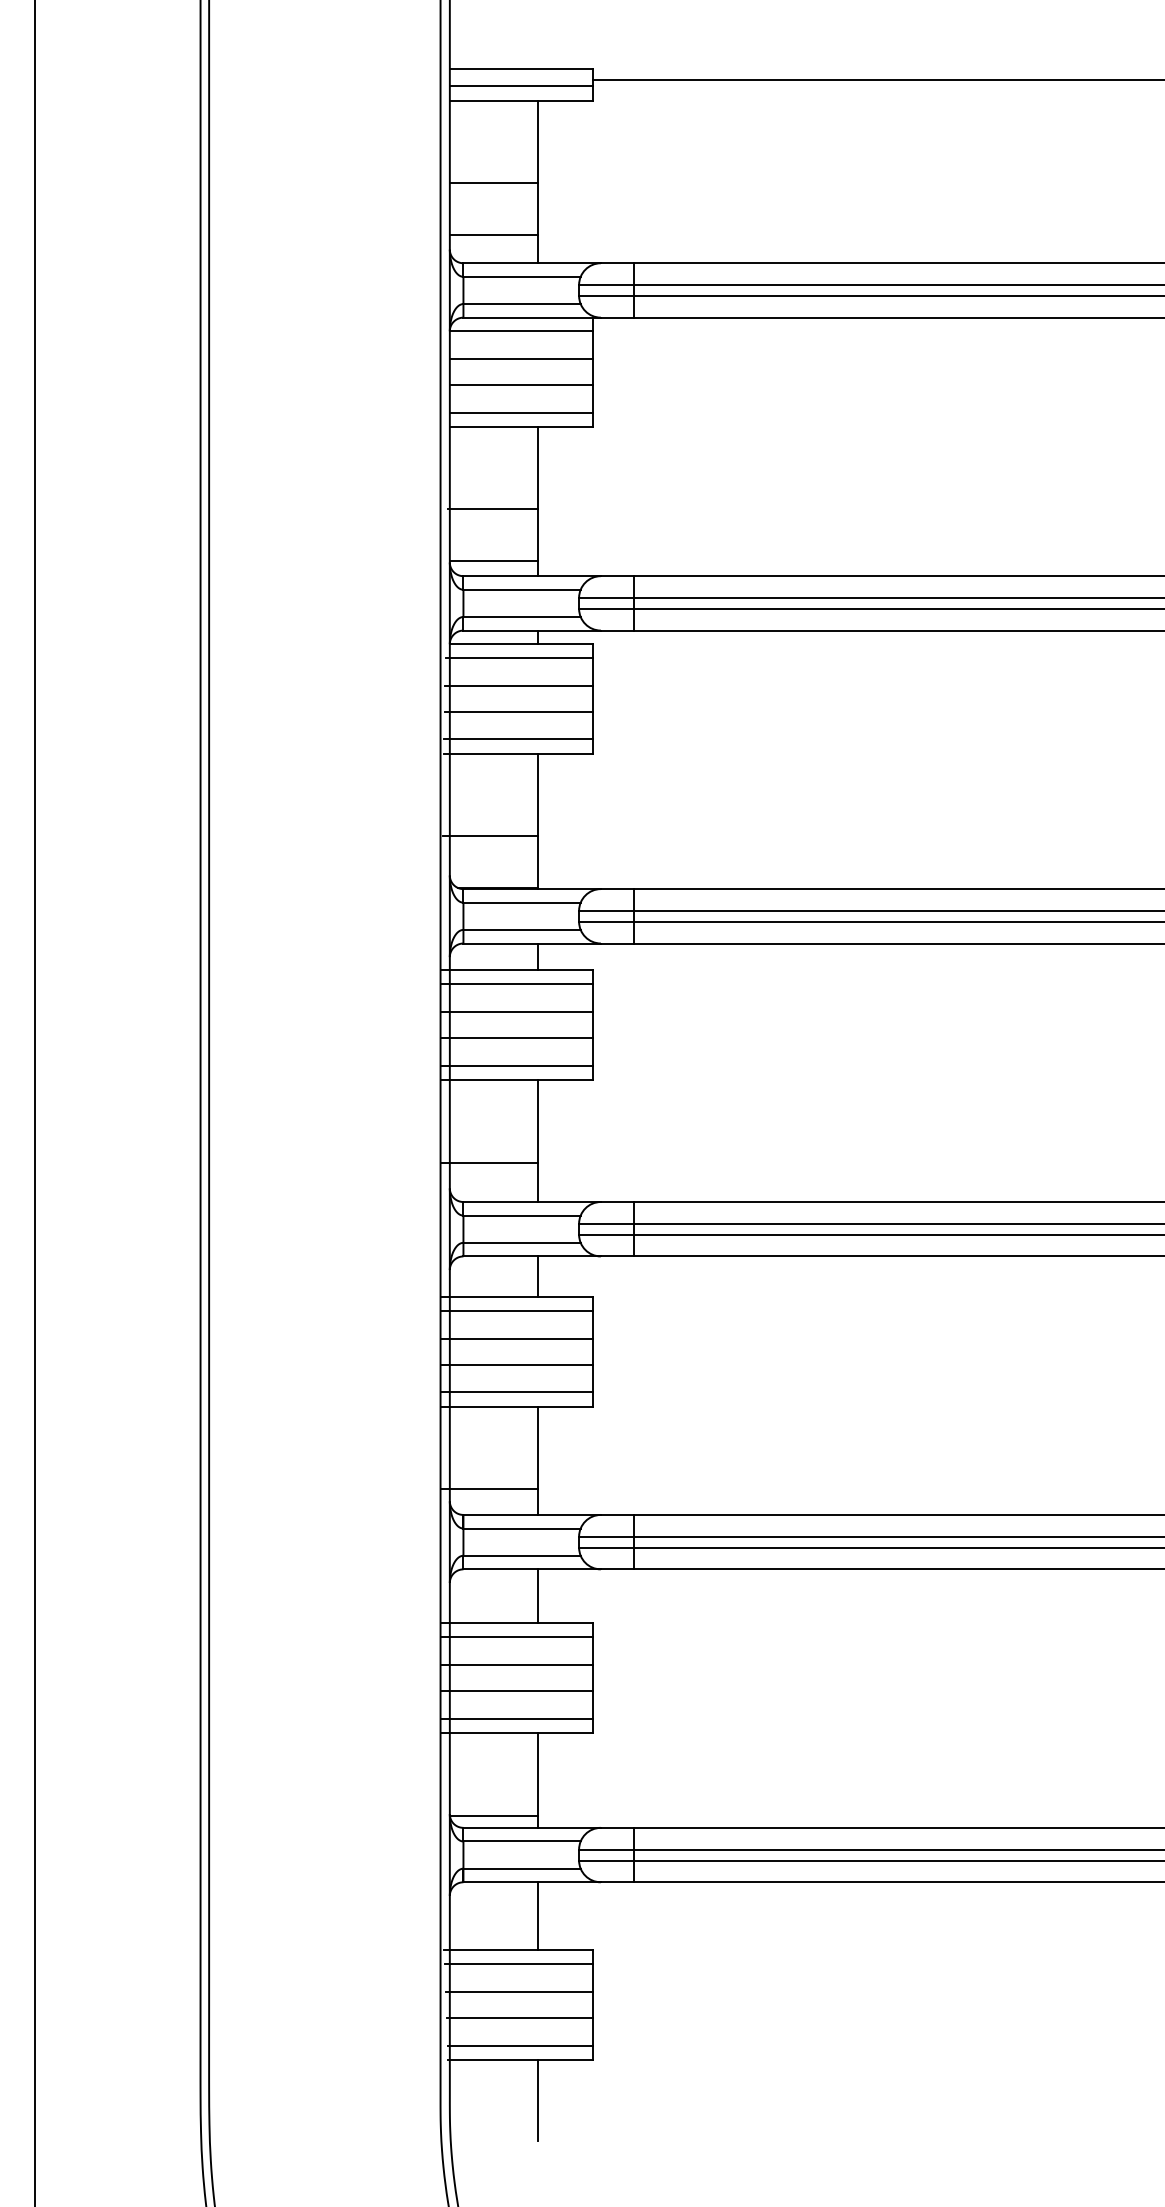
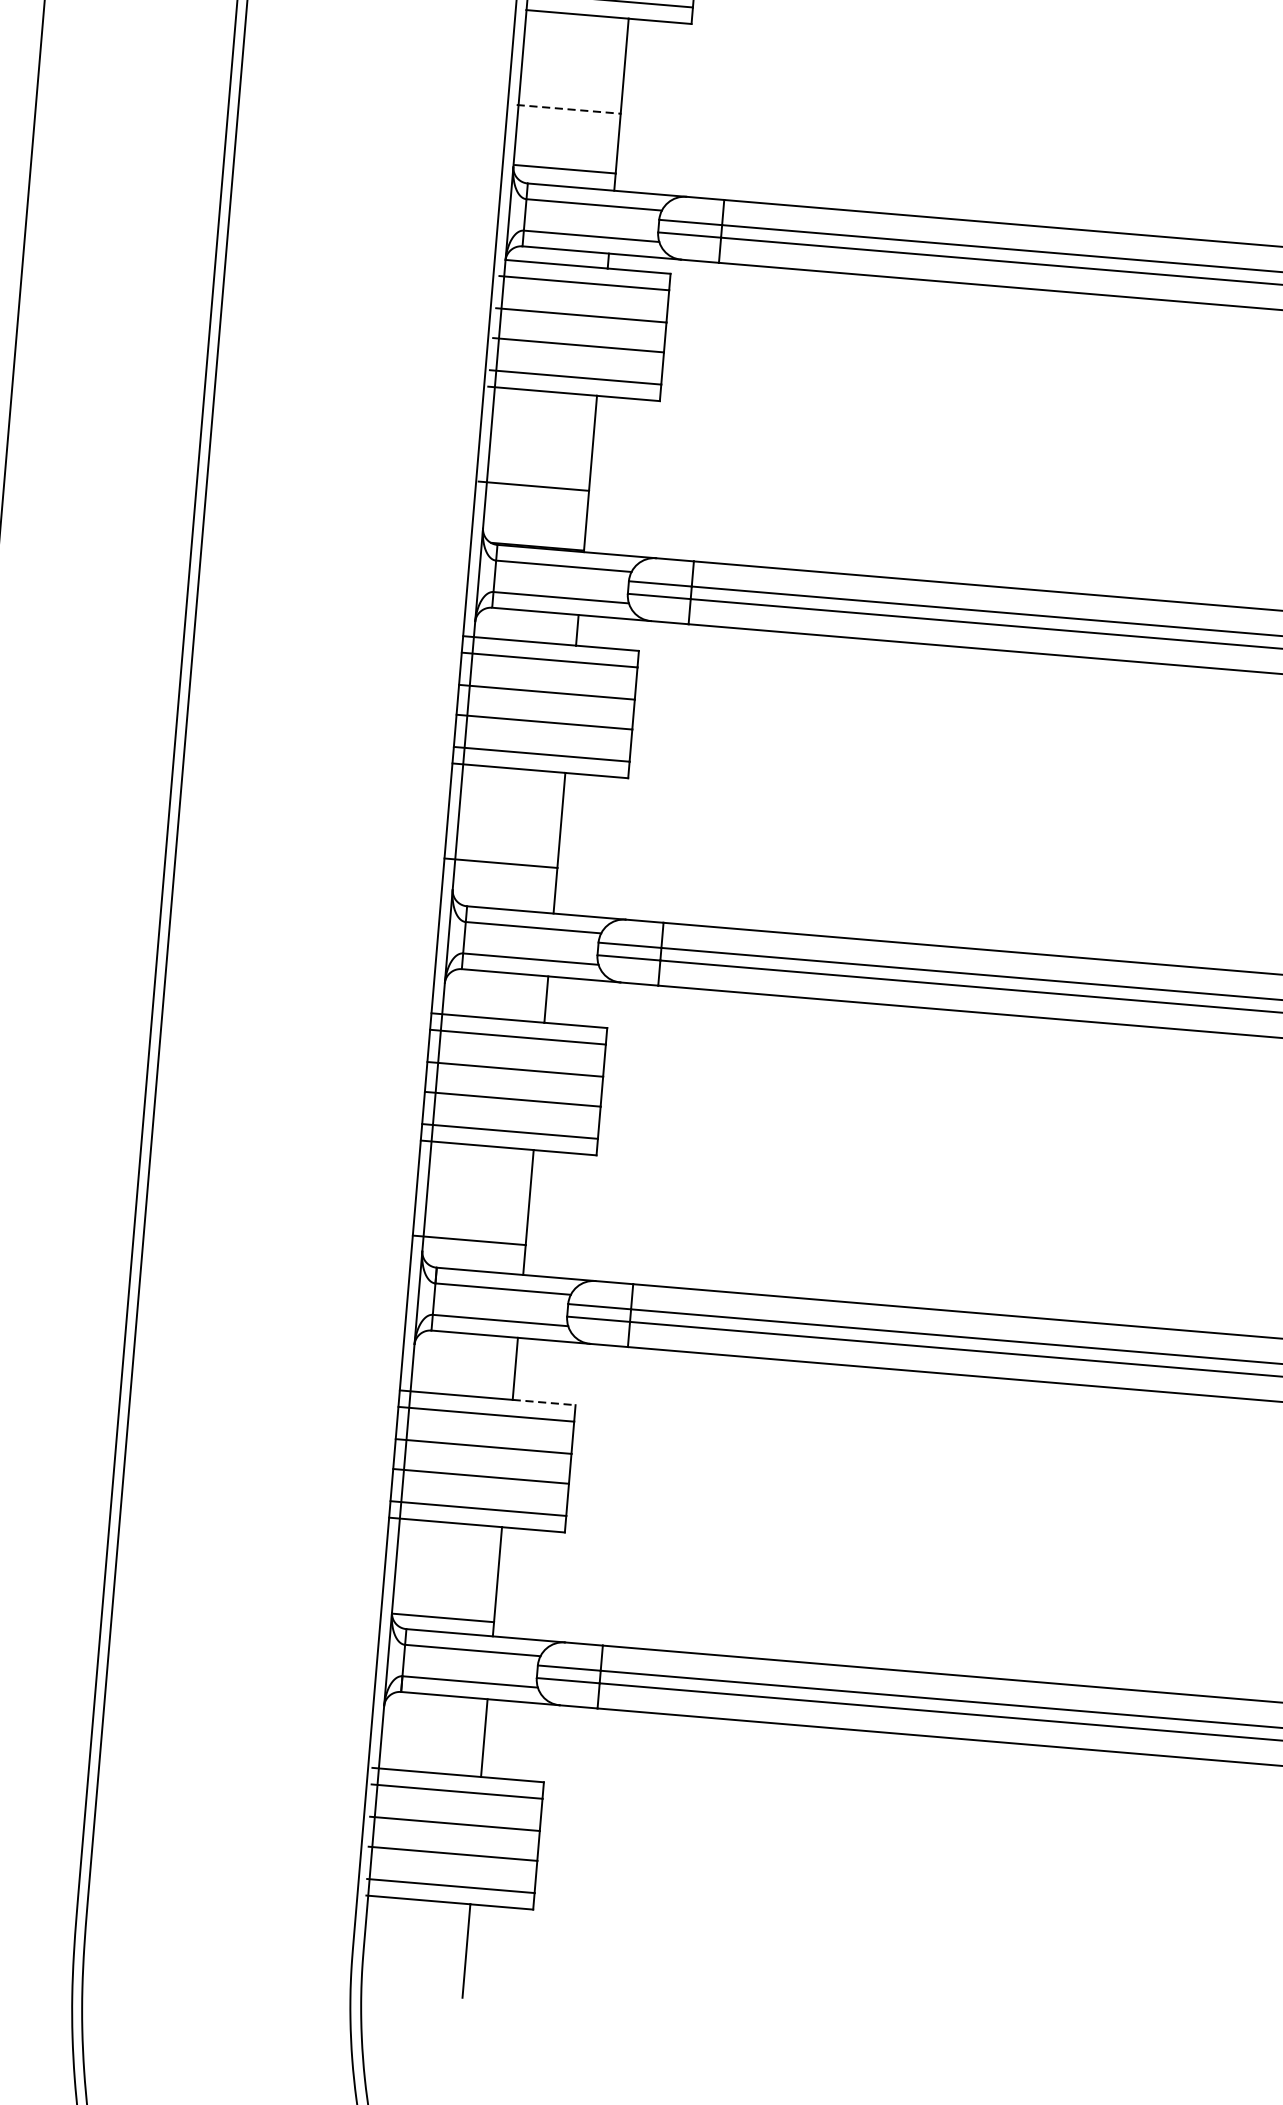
line: (493, 509) -> (569, 109), solid -> dashed
line: (565, 1623) -> (544, 1402), solid -> dashed

